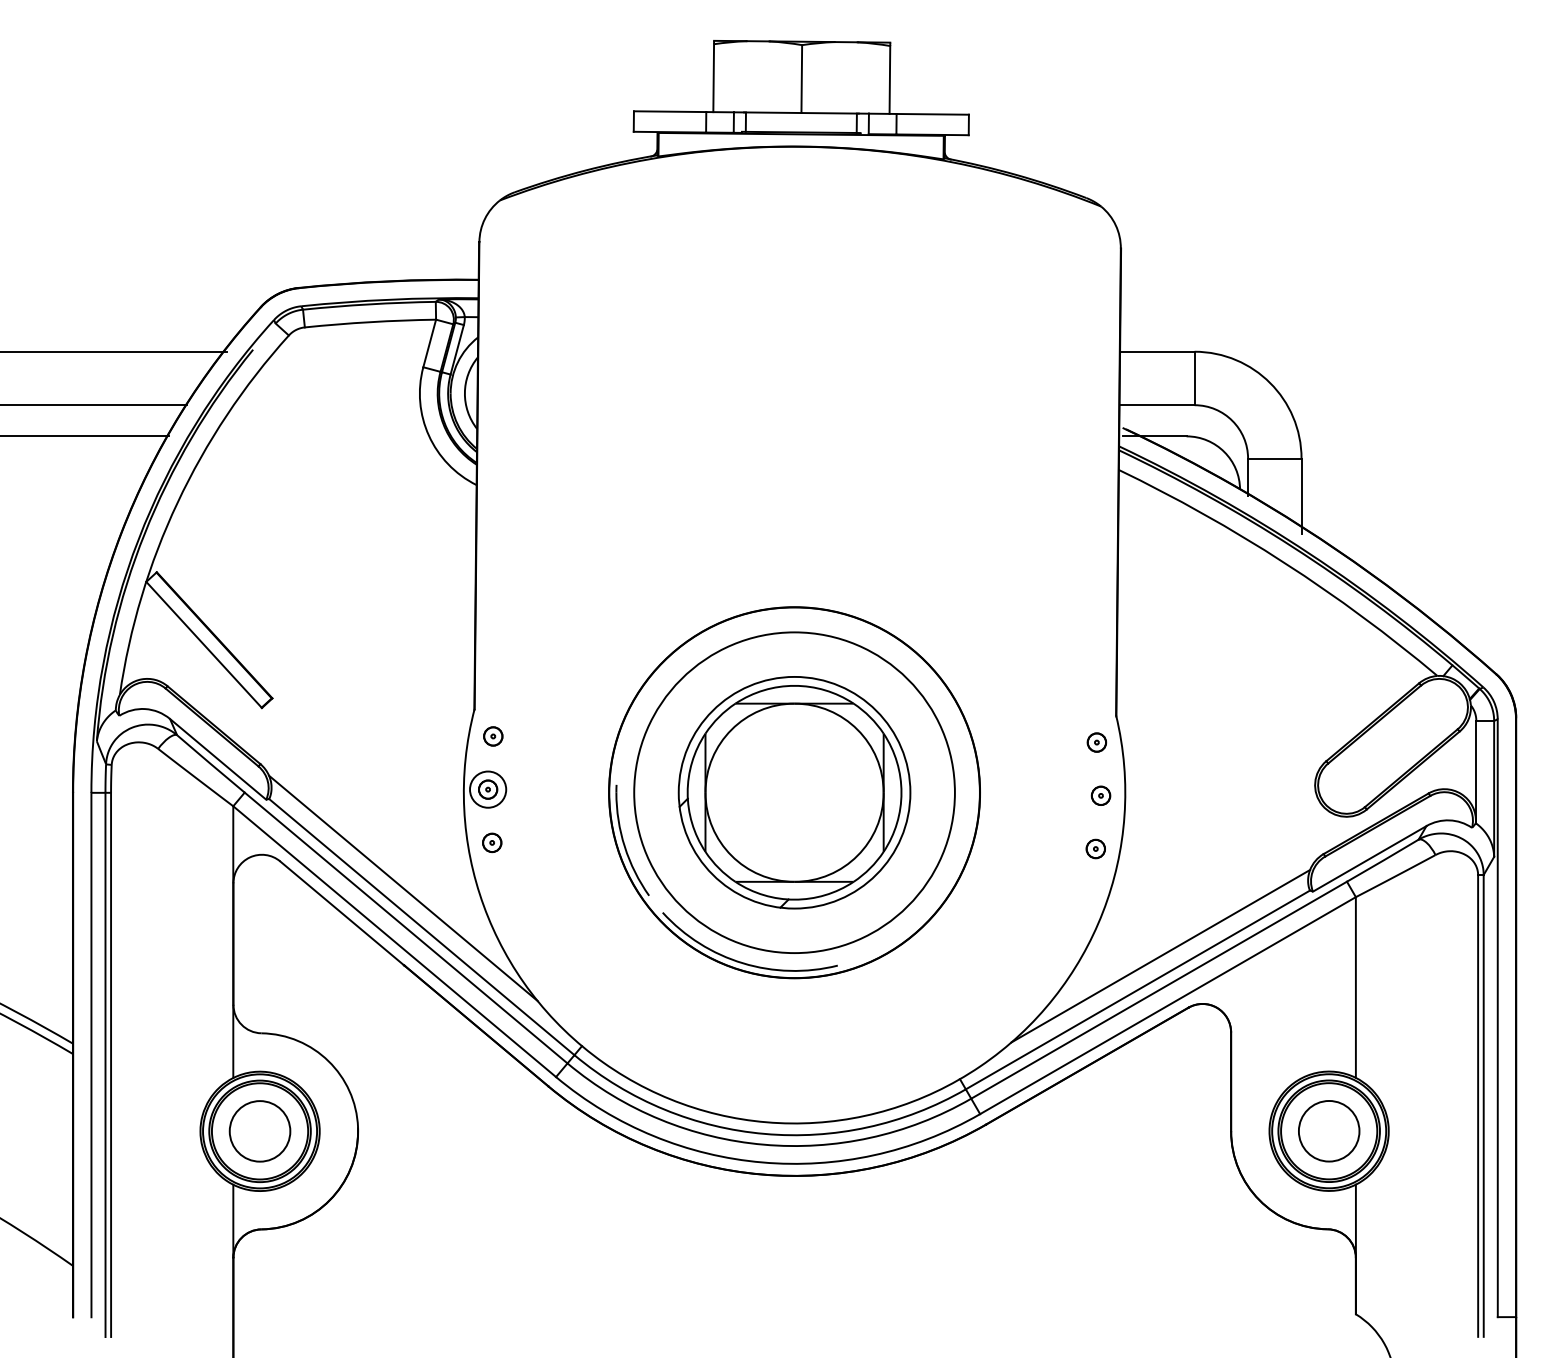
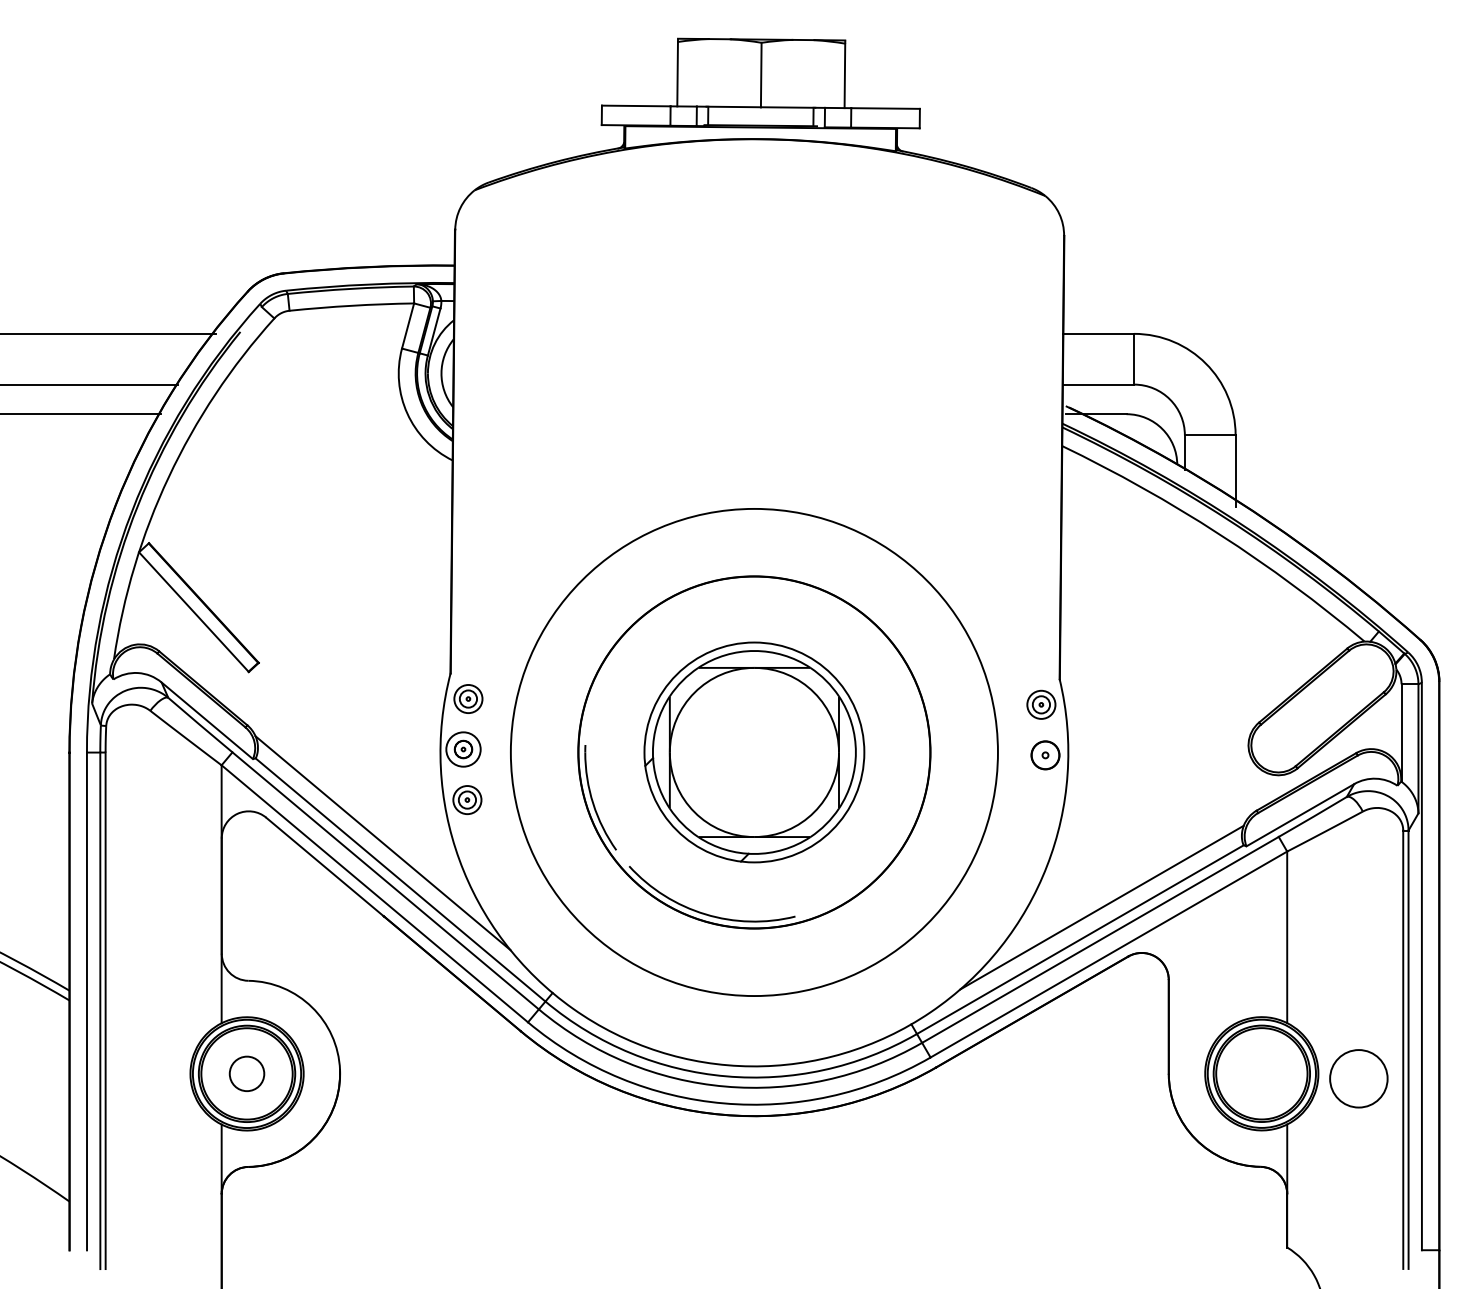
circle: (493, 735) -> (468, 698), size x1.6
circle: (1097, 742) -> (1041, 704), size x1.6
circle: (794, 792) -> (754, 752), size x1.6
part: (1100, 795) -> (1044, 755), size x1.6
circle: (492, 842) -> (467, 799), size x1.6
part: (1094, 848) -> (1039, 805), removed
circle: (259, 1130) -> (246, 1073), size x0.6
circle: (1328, 1130) -> (1358, 1078), moved

